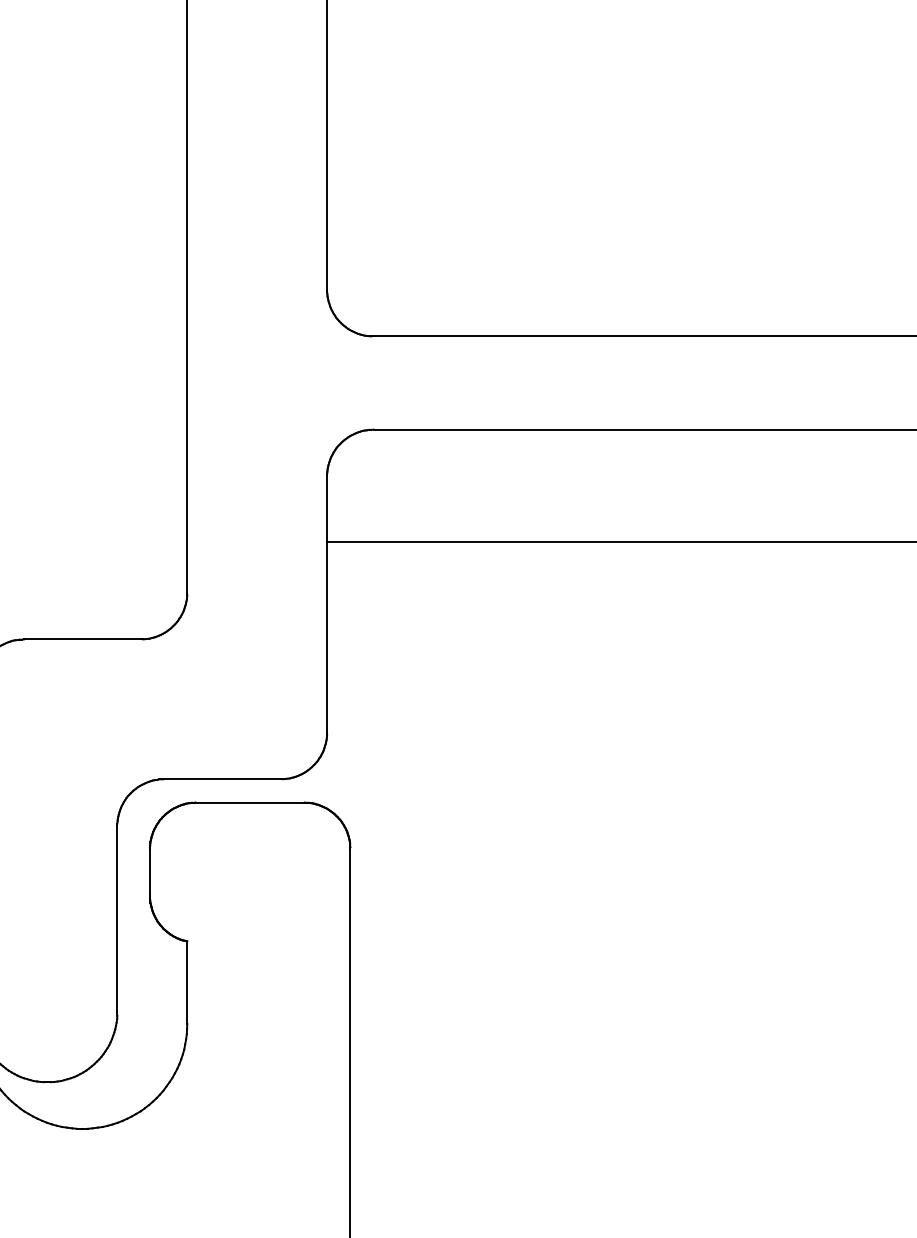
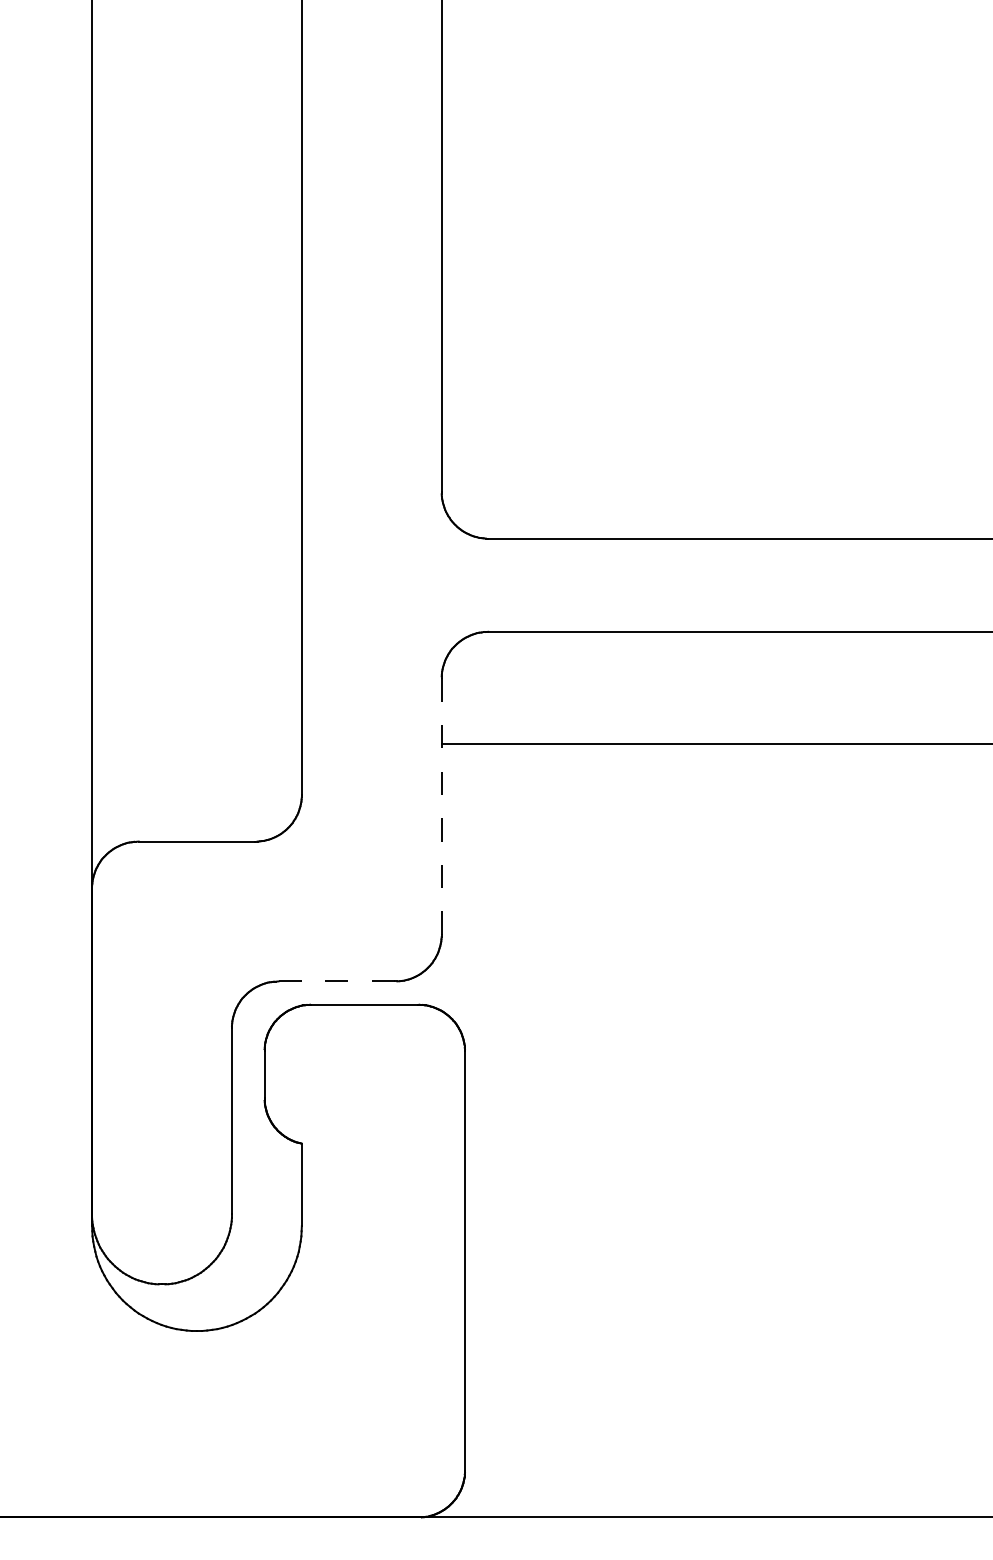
line: (326, 604) -> (441, 806), solid -> dashed
line: (222, 779) -> (337, 981), solid -> dashed

